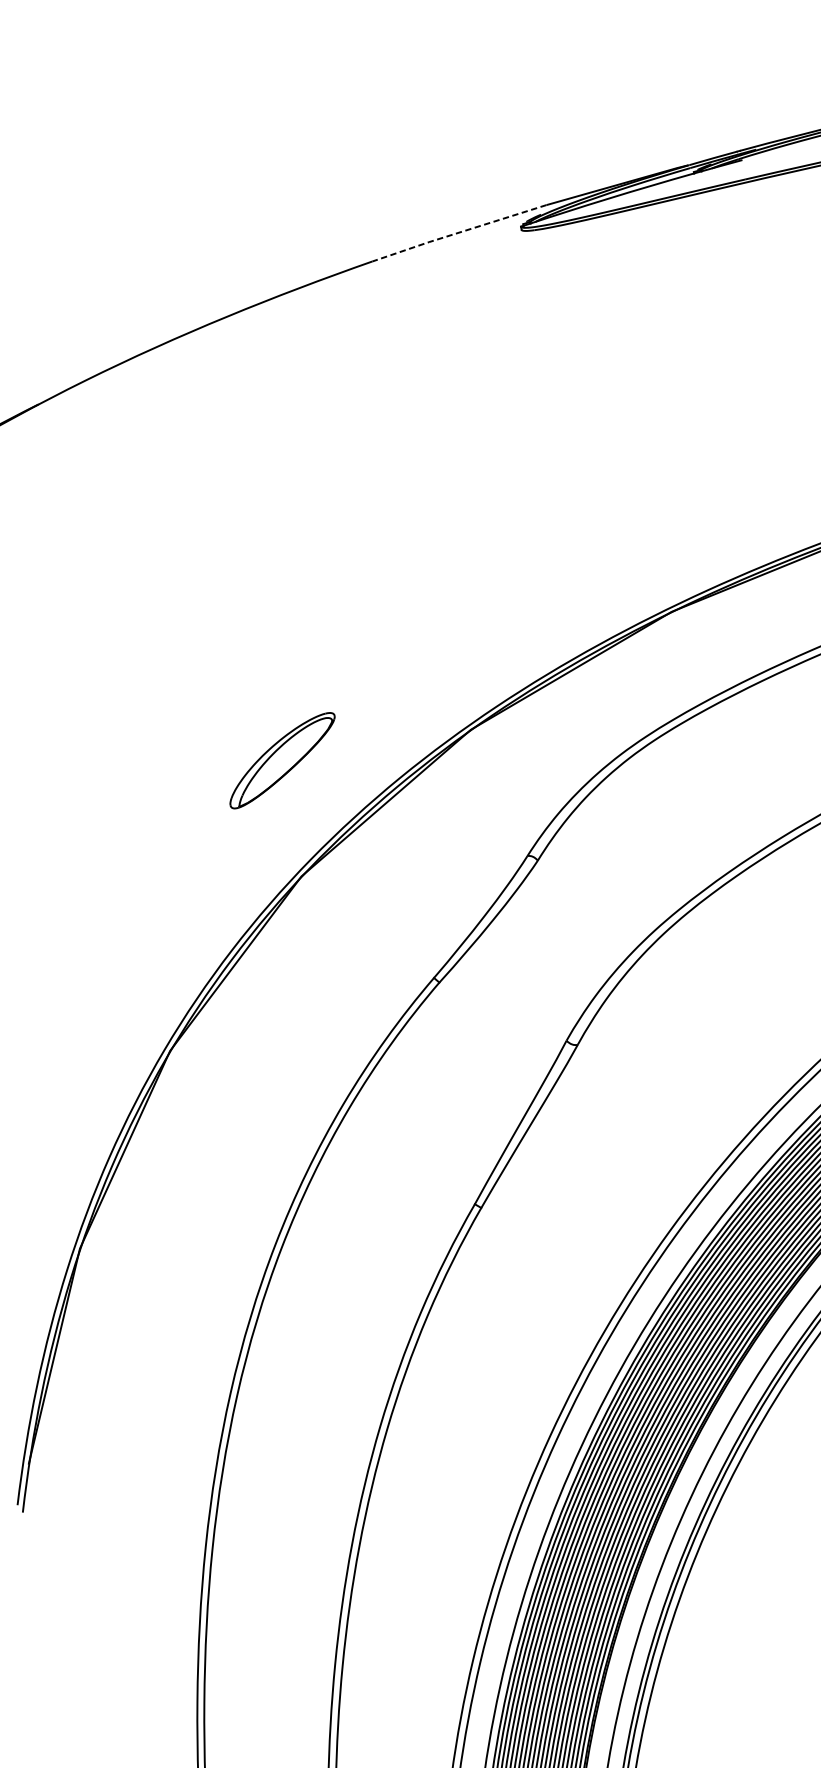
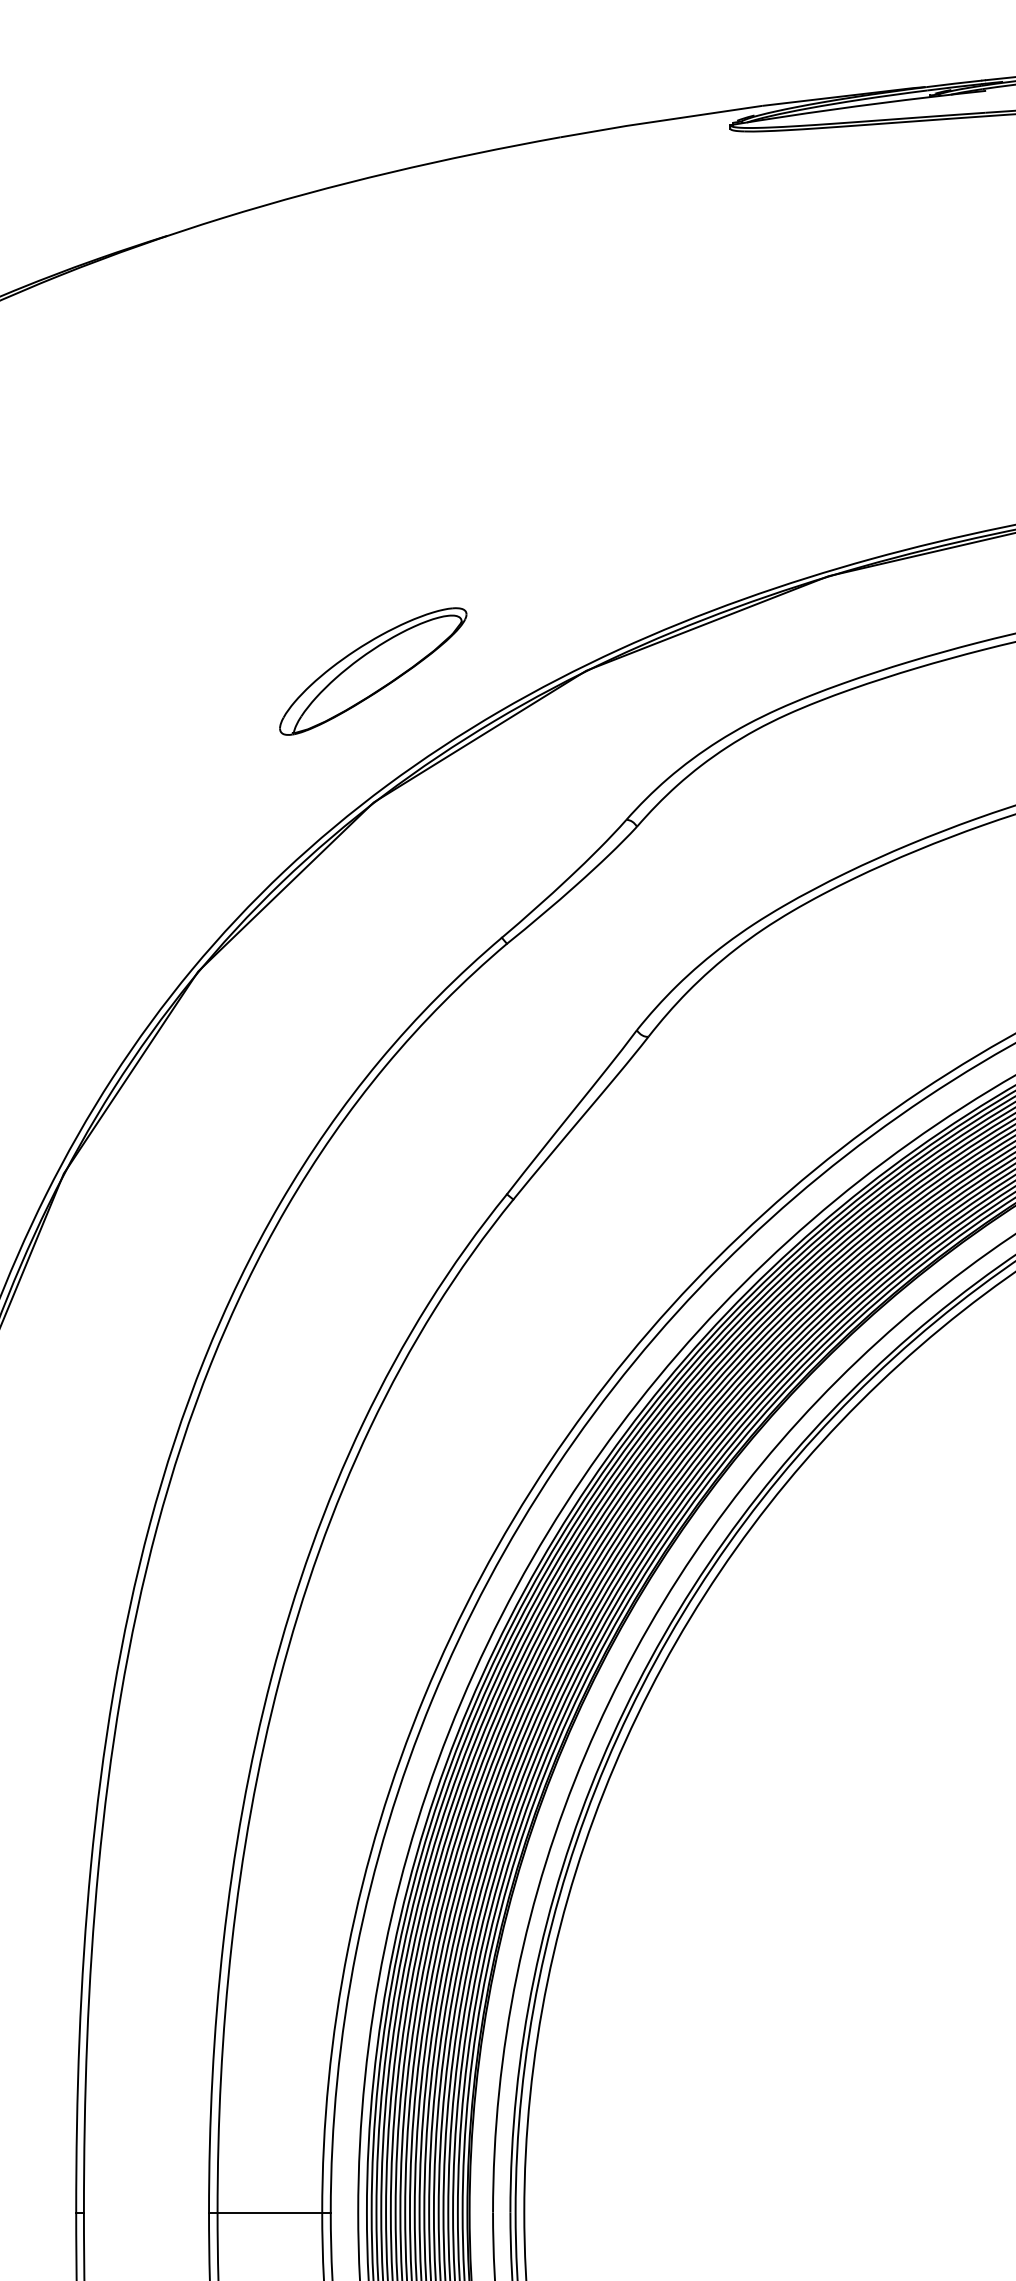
line: (458, 232) -> (660, 120), dashed -> solid
part: (282, 760) -> (373, 671), size x1.43

